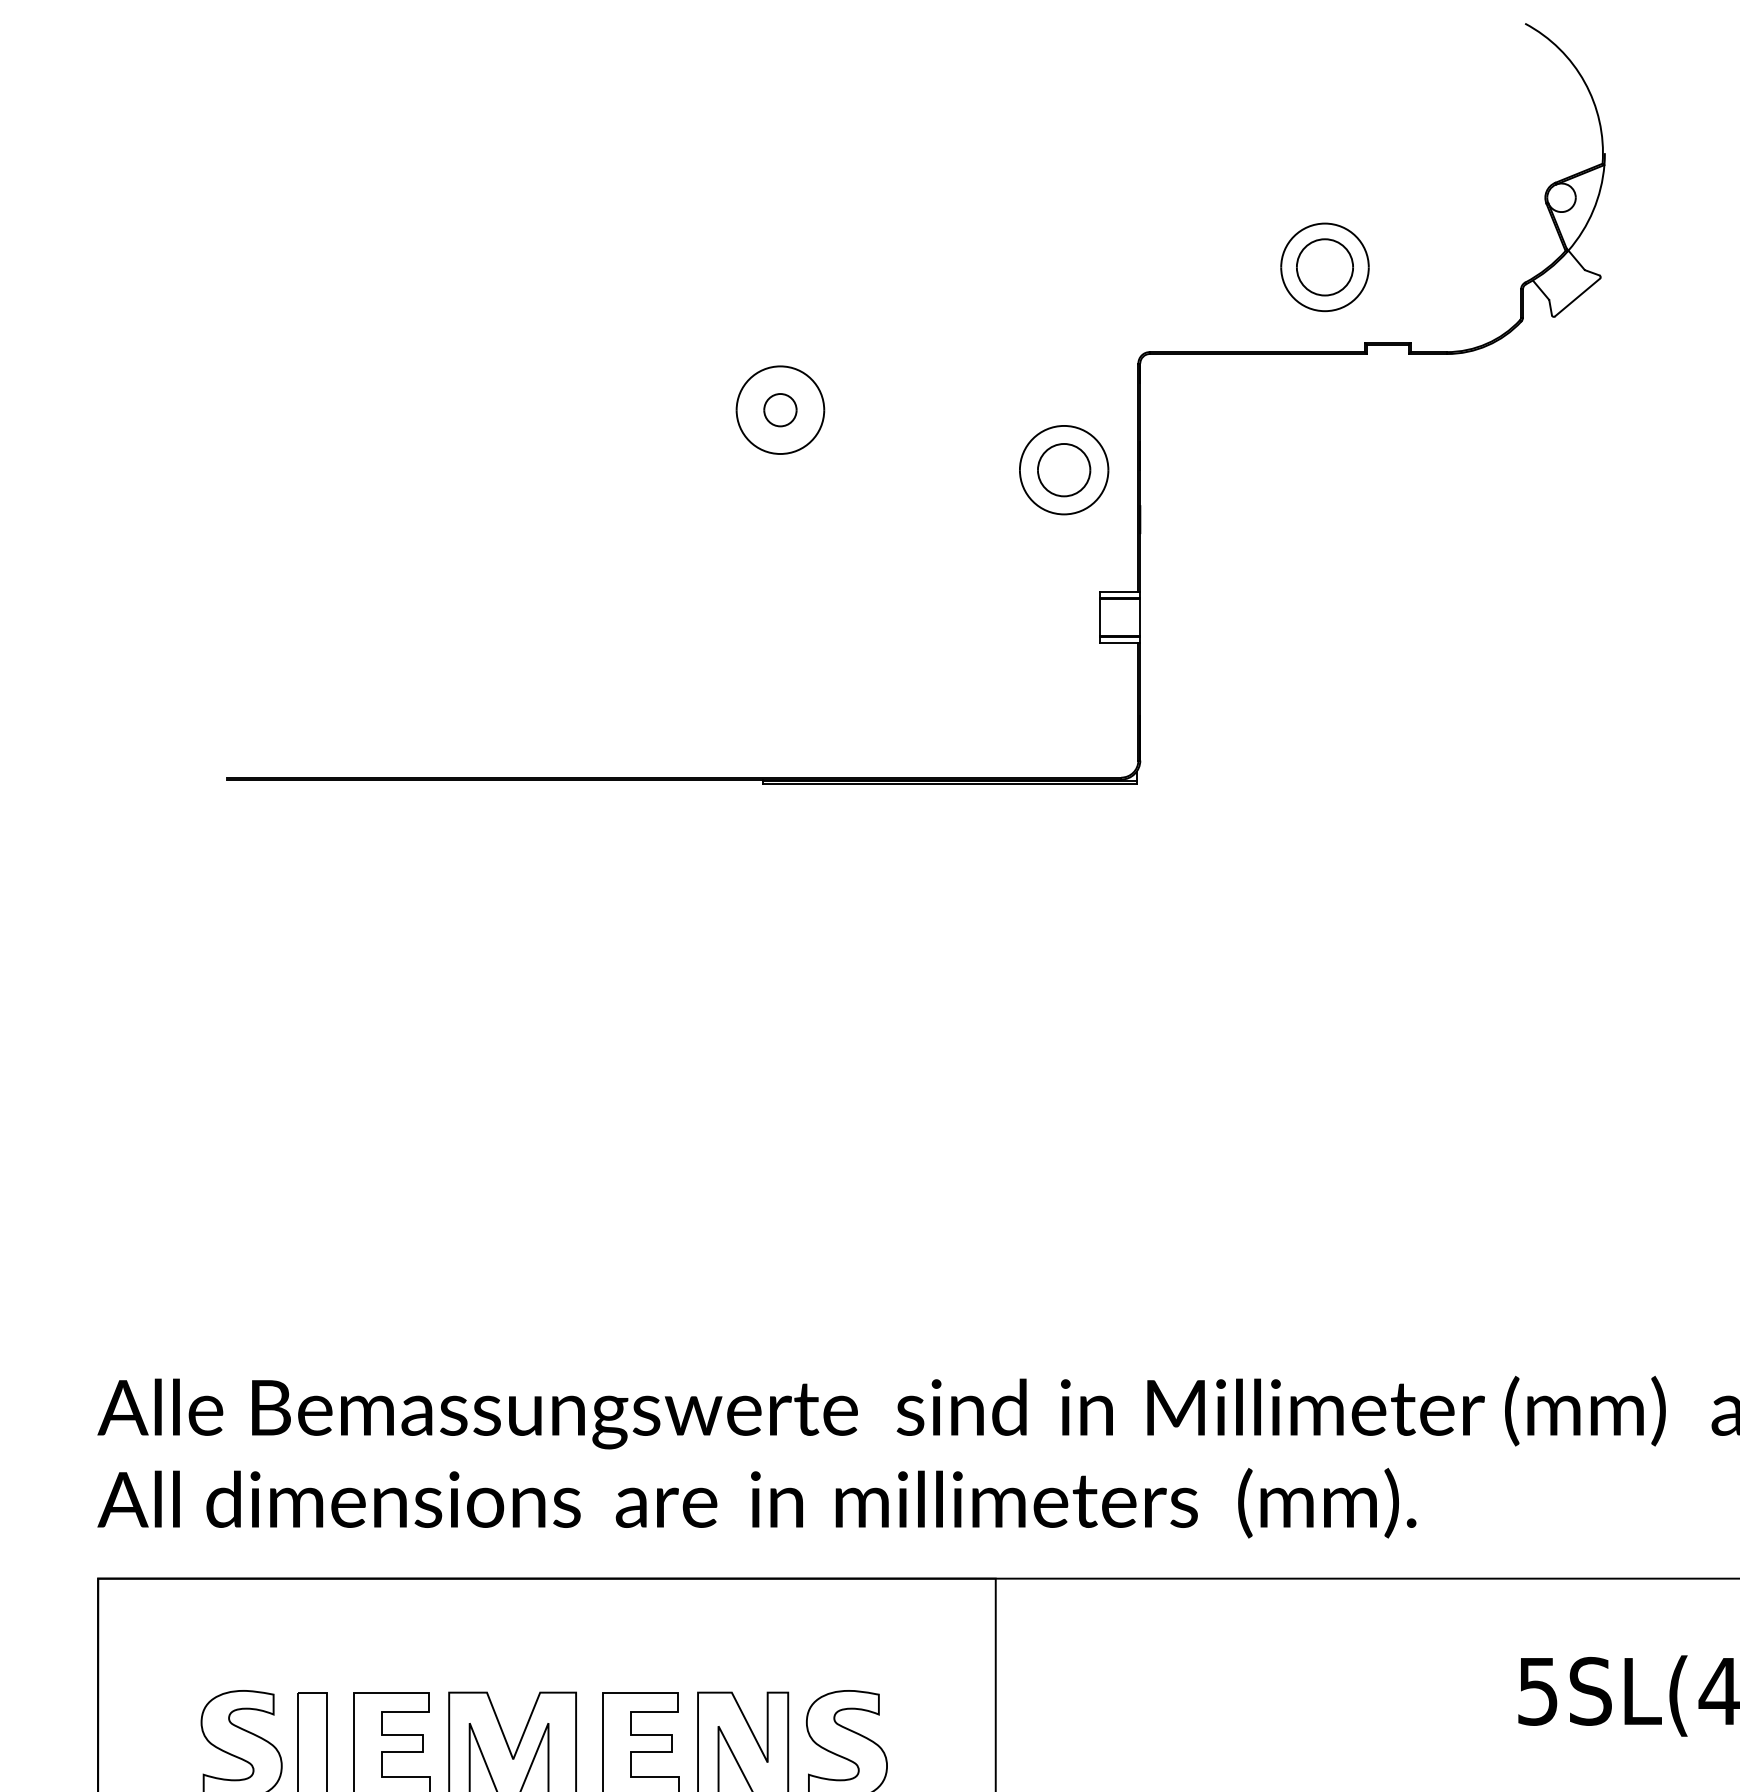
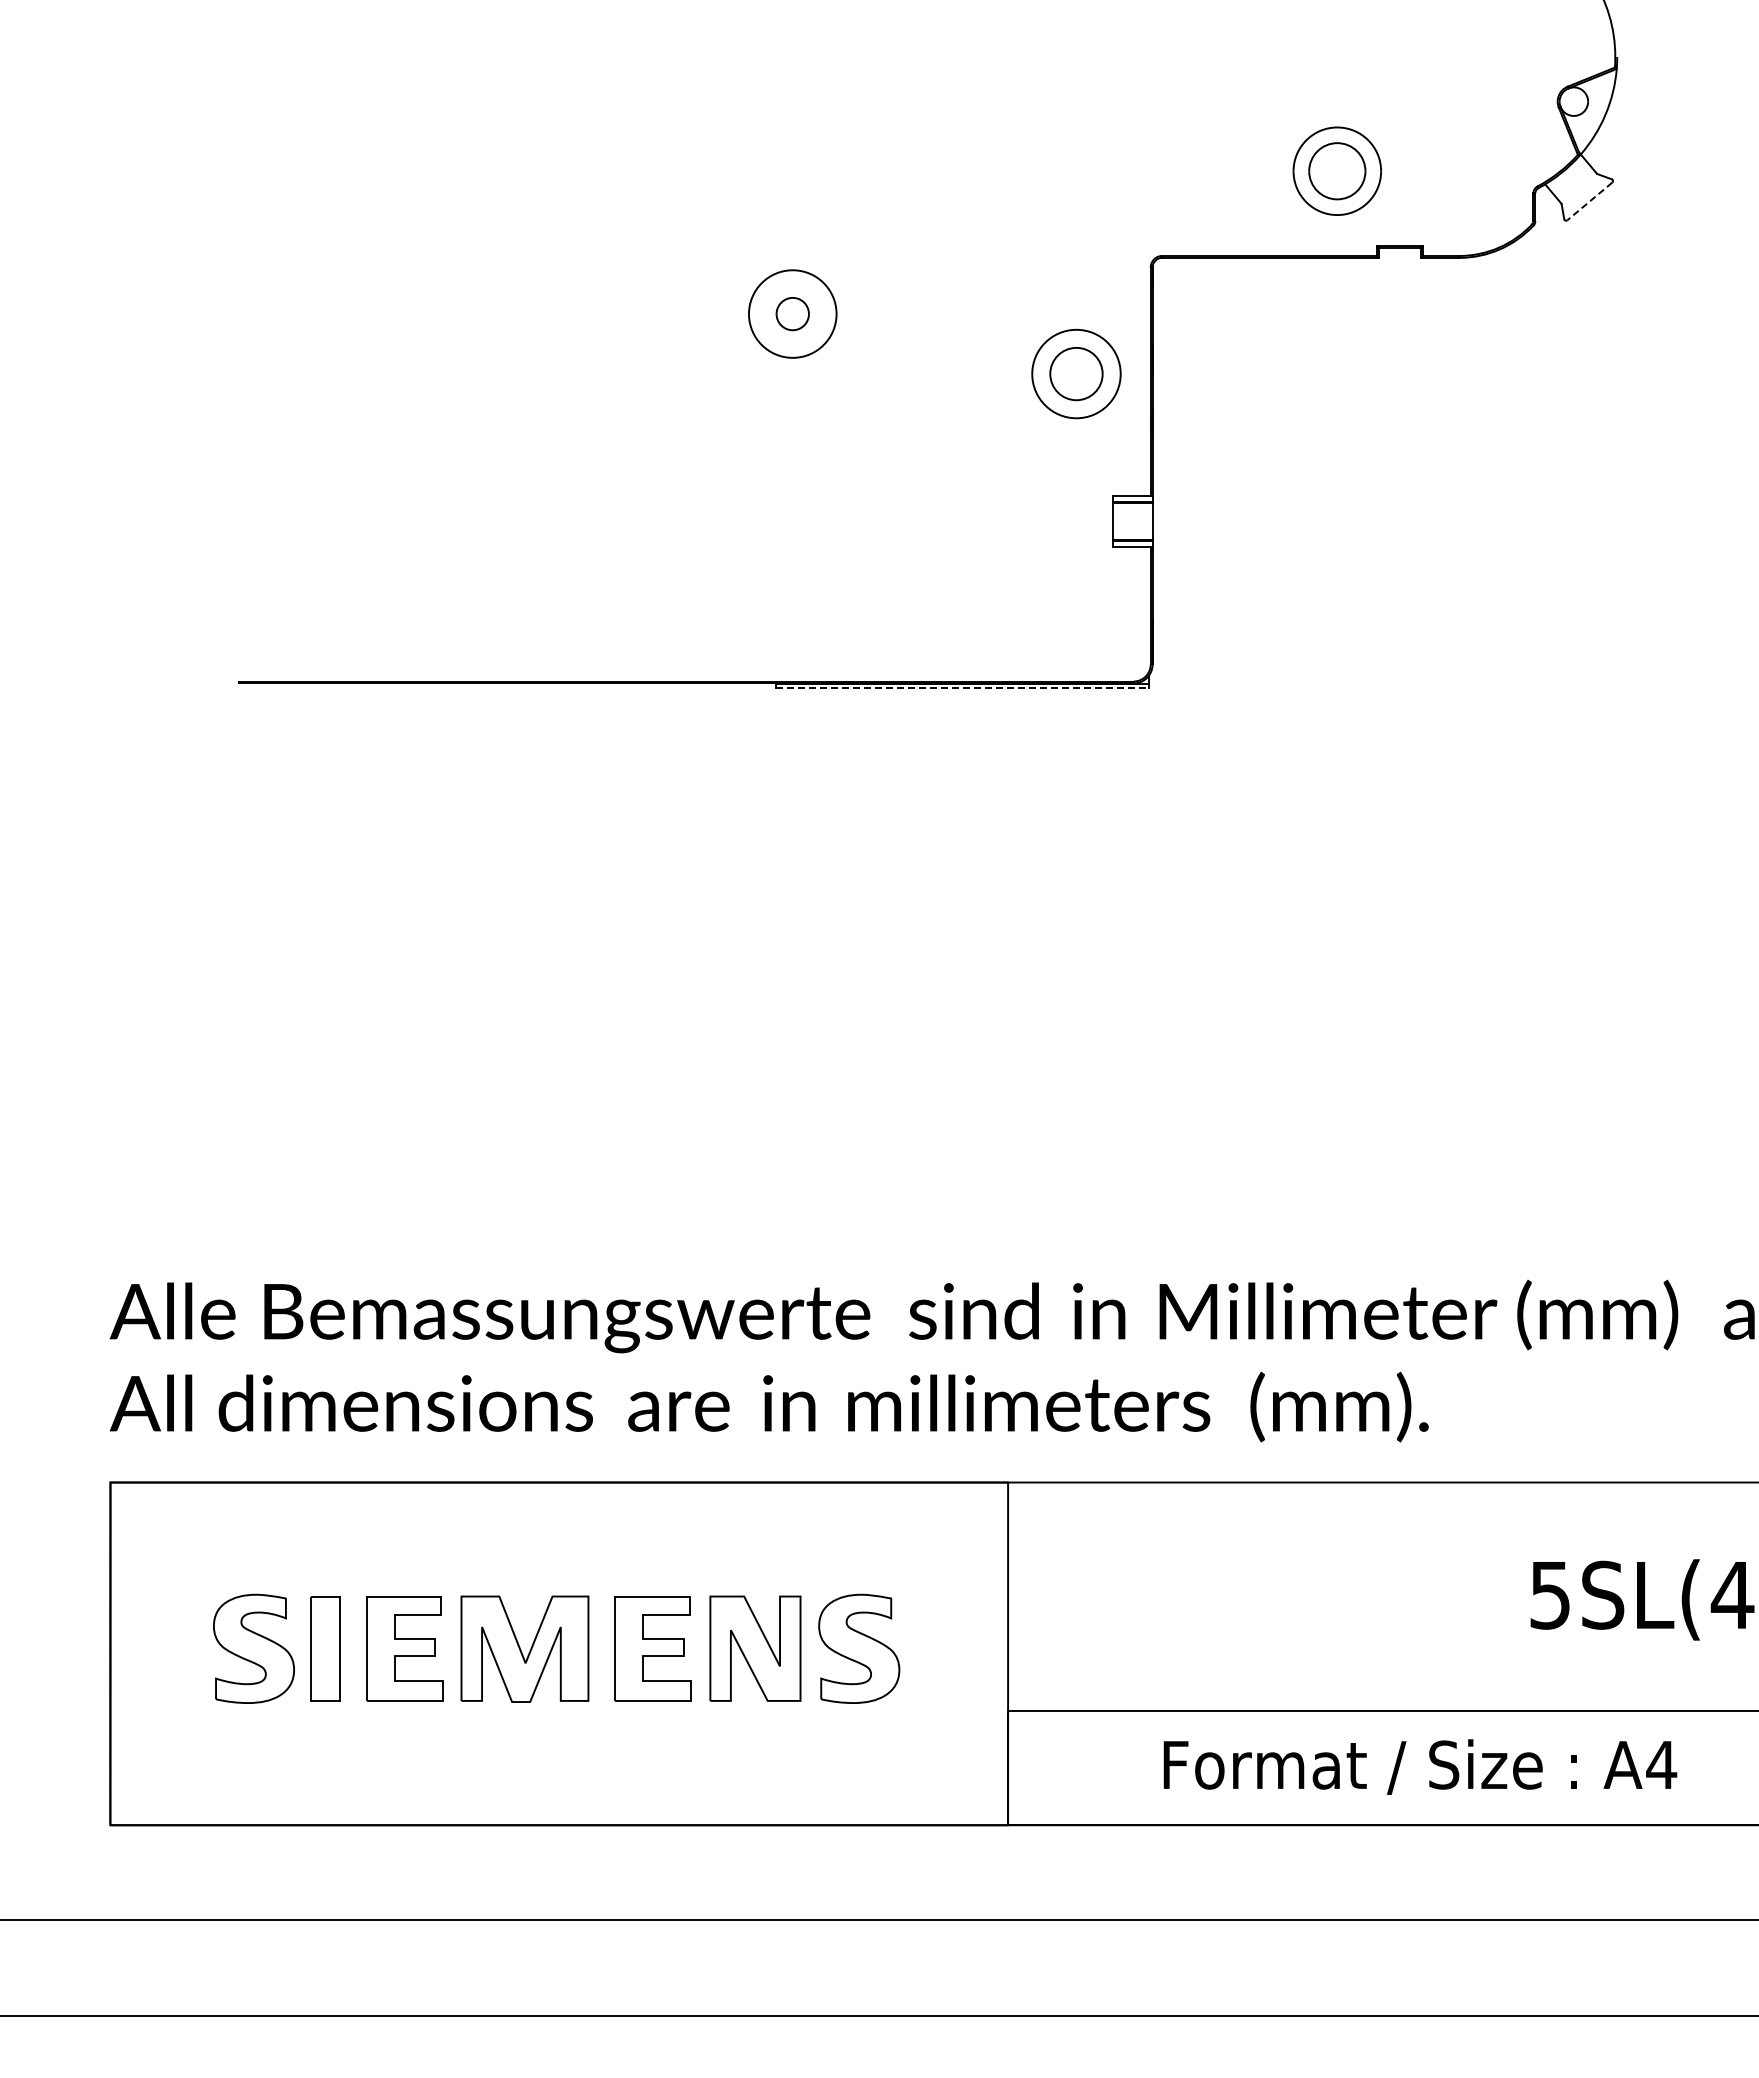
line: (1577, 297) -> (1589, 201), solid -> dashed
line: (950, 784) -> (962, 688), solid -> dashed

